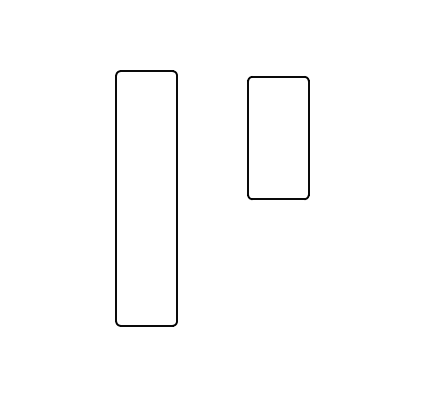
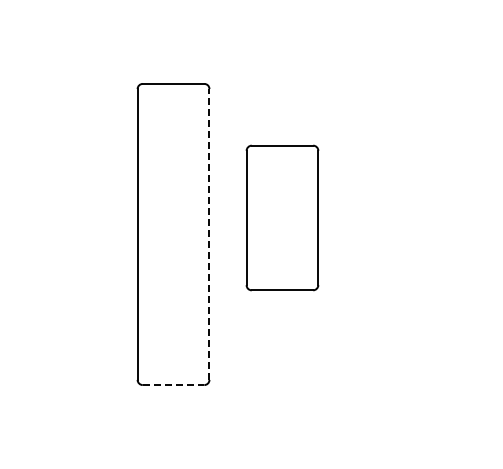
part: (278, 137) -> (282, 217), moved
line: (176, 198) -> (209, 234), solid -> dashed
line: (146, 326) -> (173, 385), solid -> dashed

